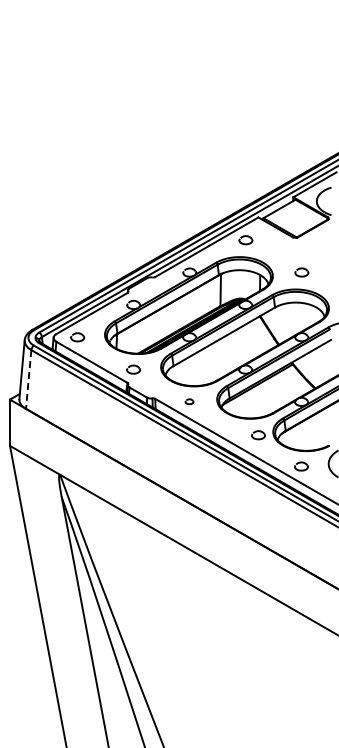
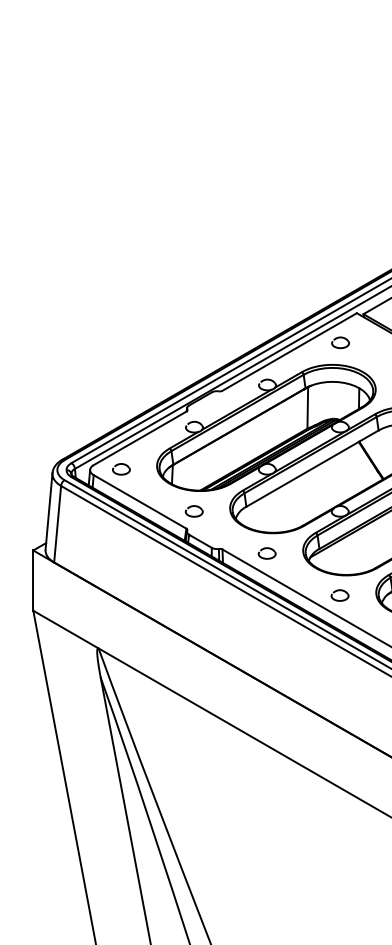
line: (28, 379) -> (57, 524), dashed -> solid
part: (189, 401) -> (267, 552), size x1.67
part: (258, 435) -> (340, 595), moved

